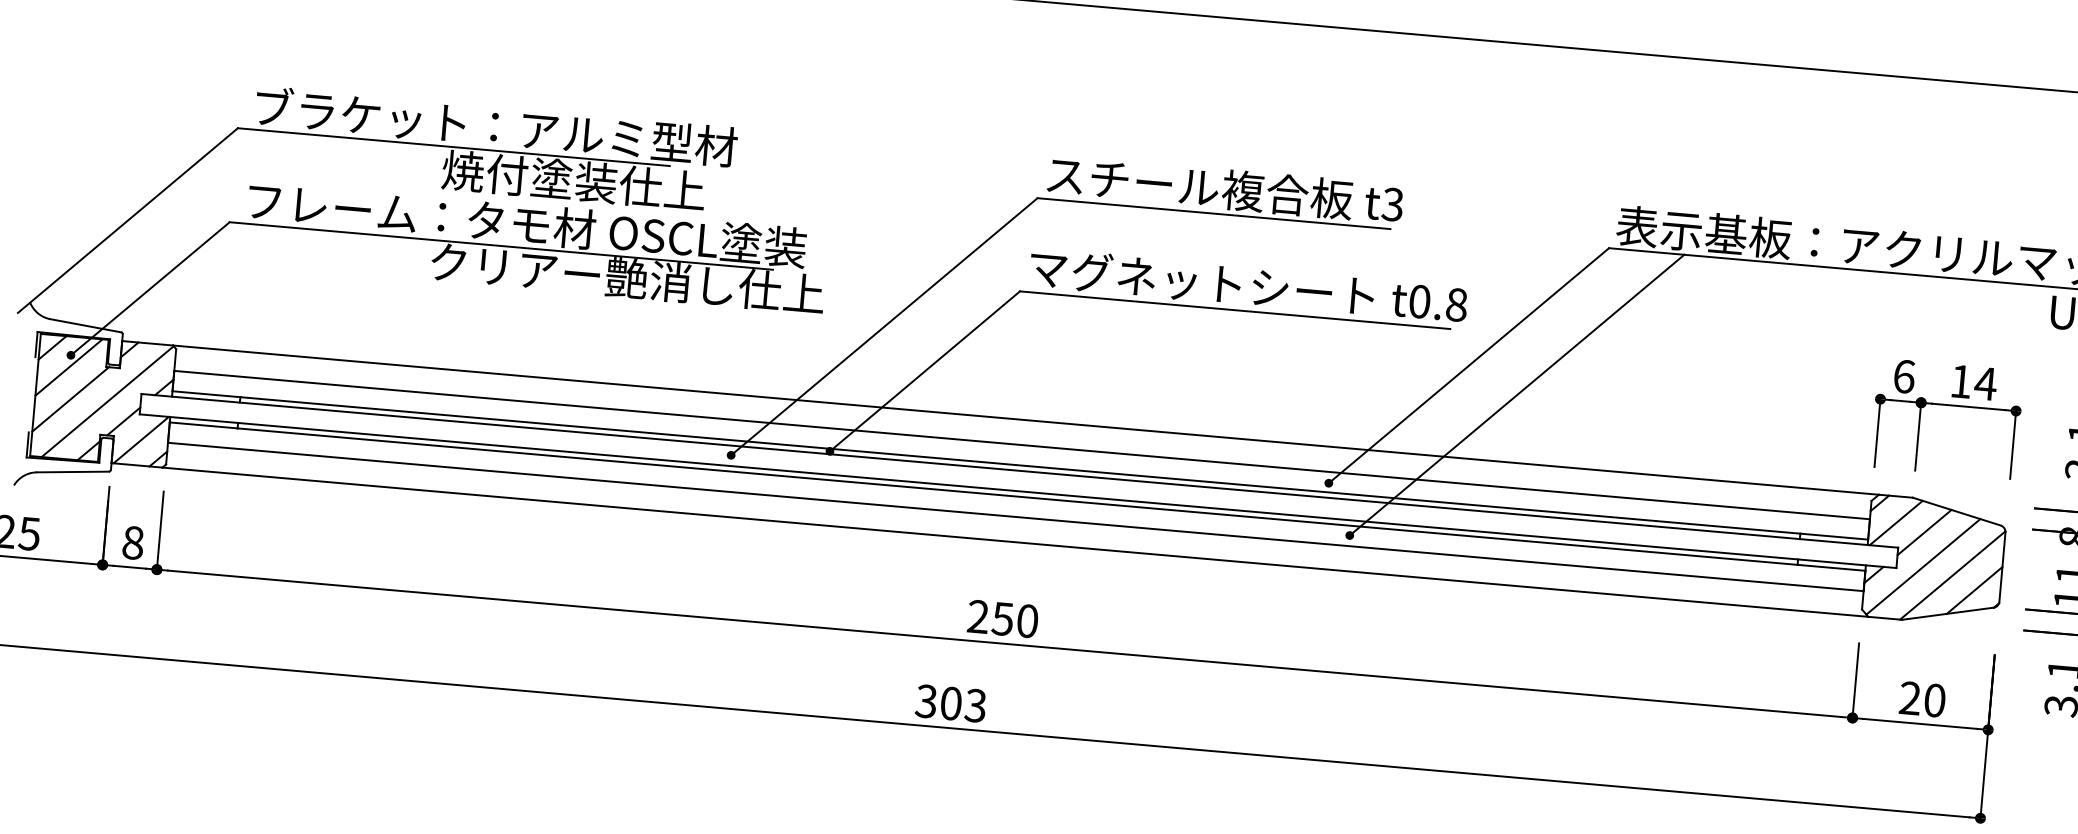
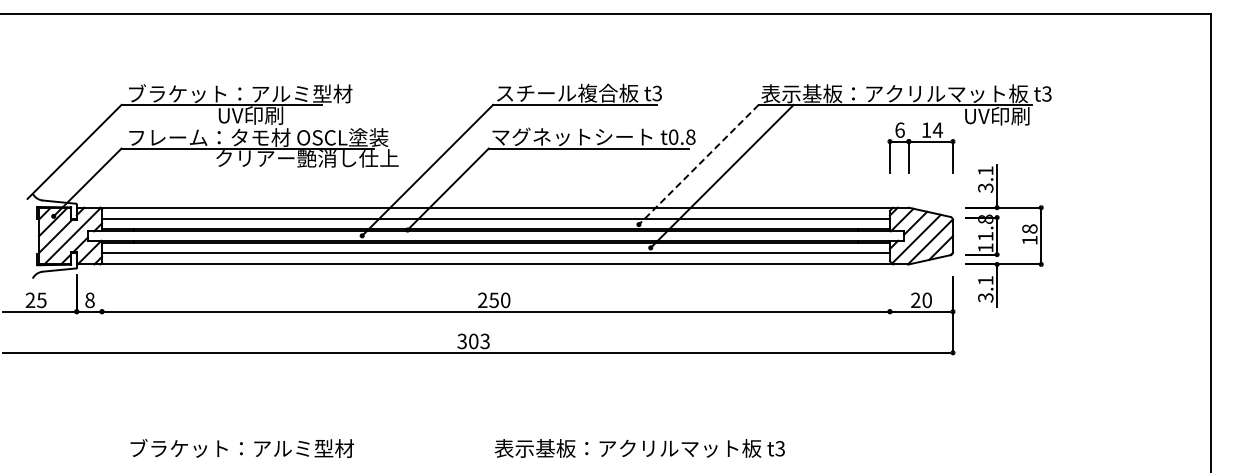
text: (573, 180) -> (278, 115), 焼付塗装仕上 -> UV印刷
line: (1468, 365) -> (698, 164), solid -> dashed
part: (1947, 417) -> (921, 147), moved
line: (161, 530) -> (102, 293), removed
line: (1854, 680) -> (889, 294), removed

